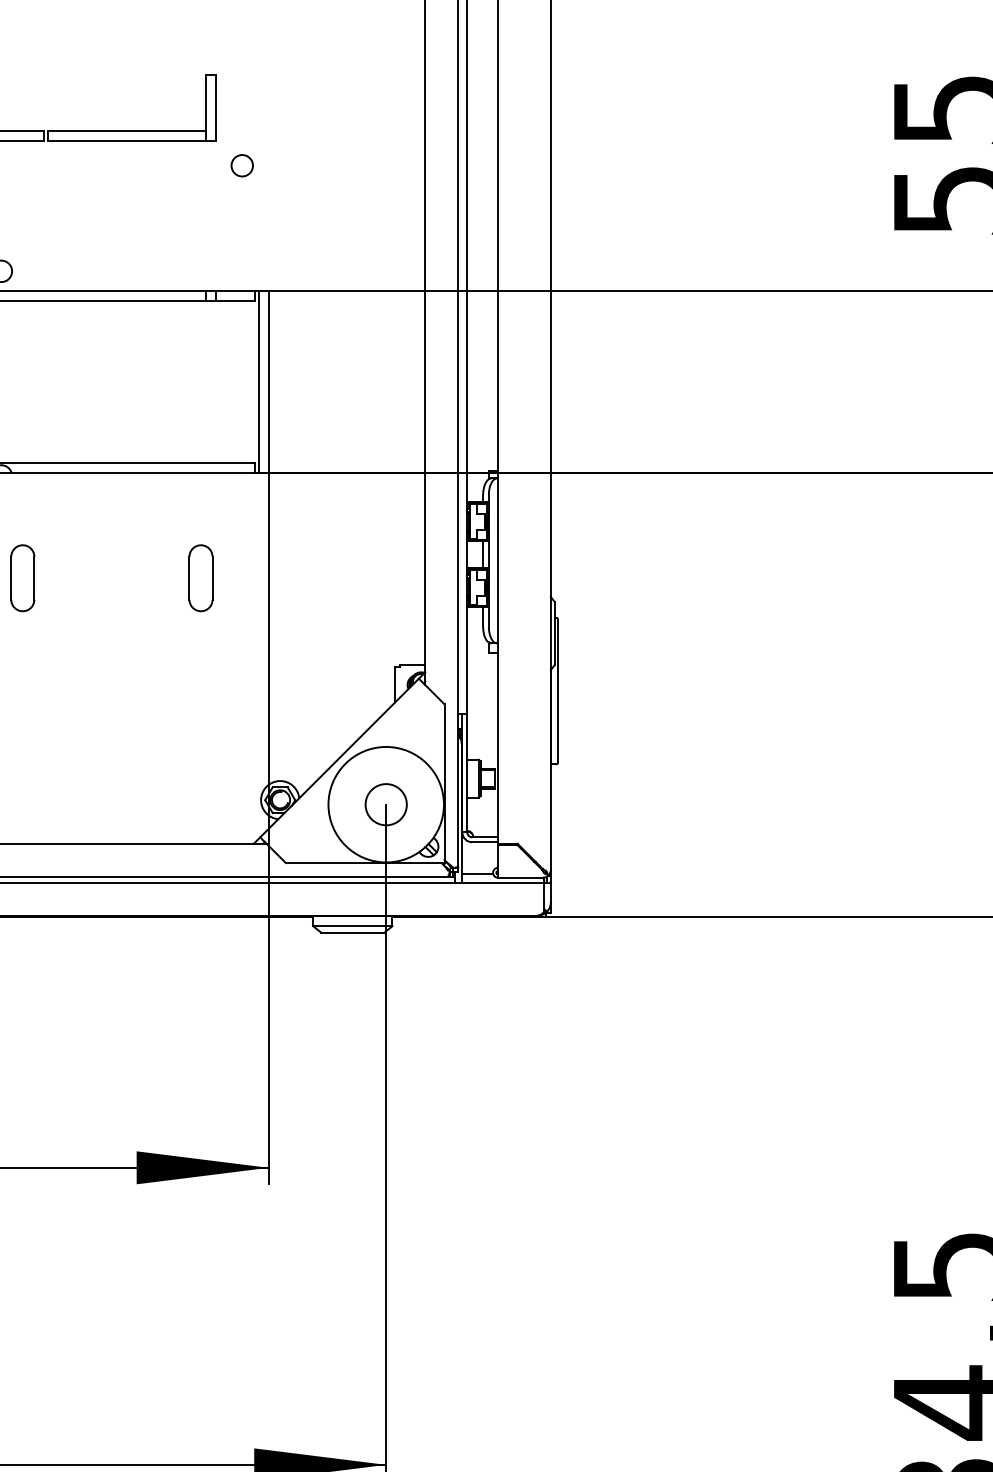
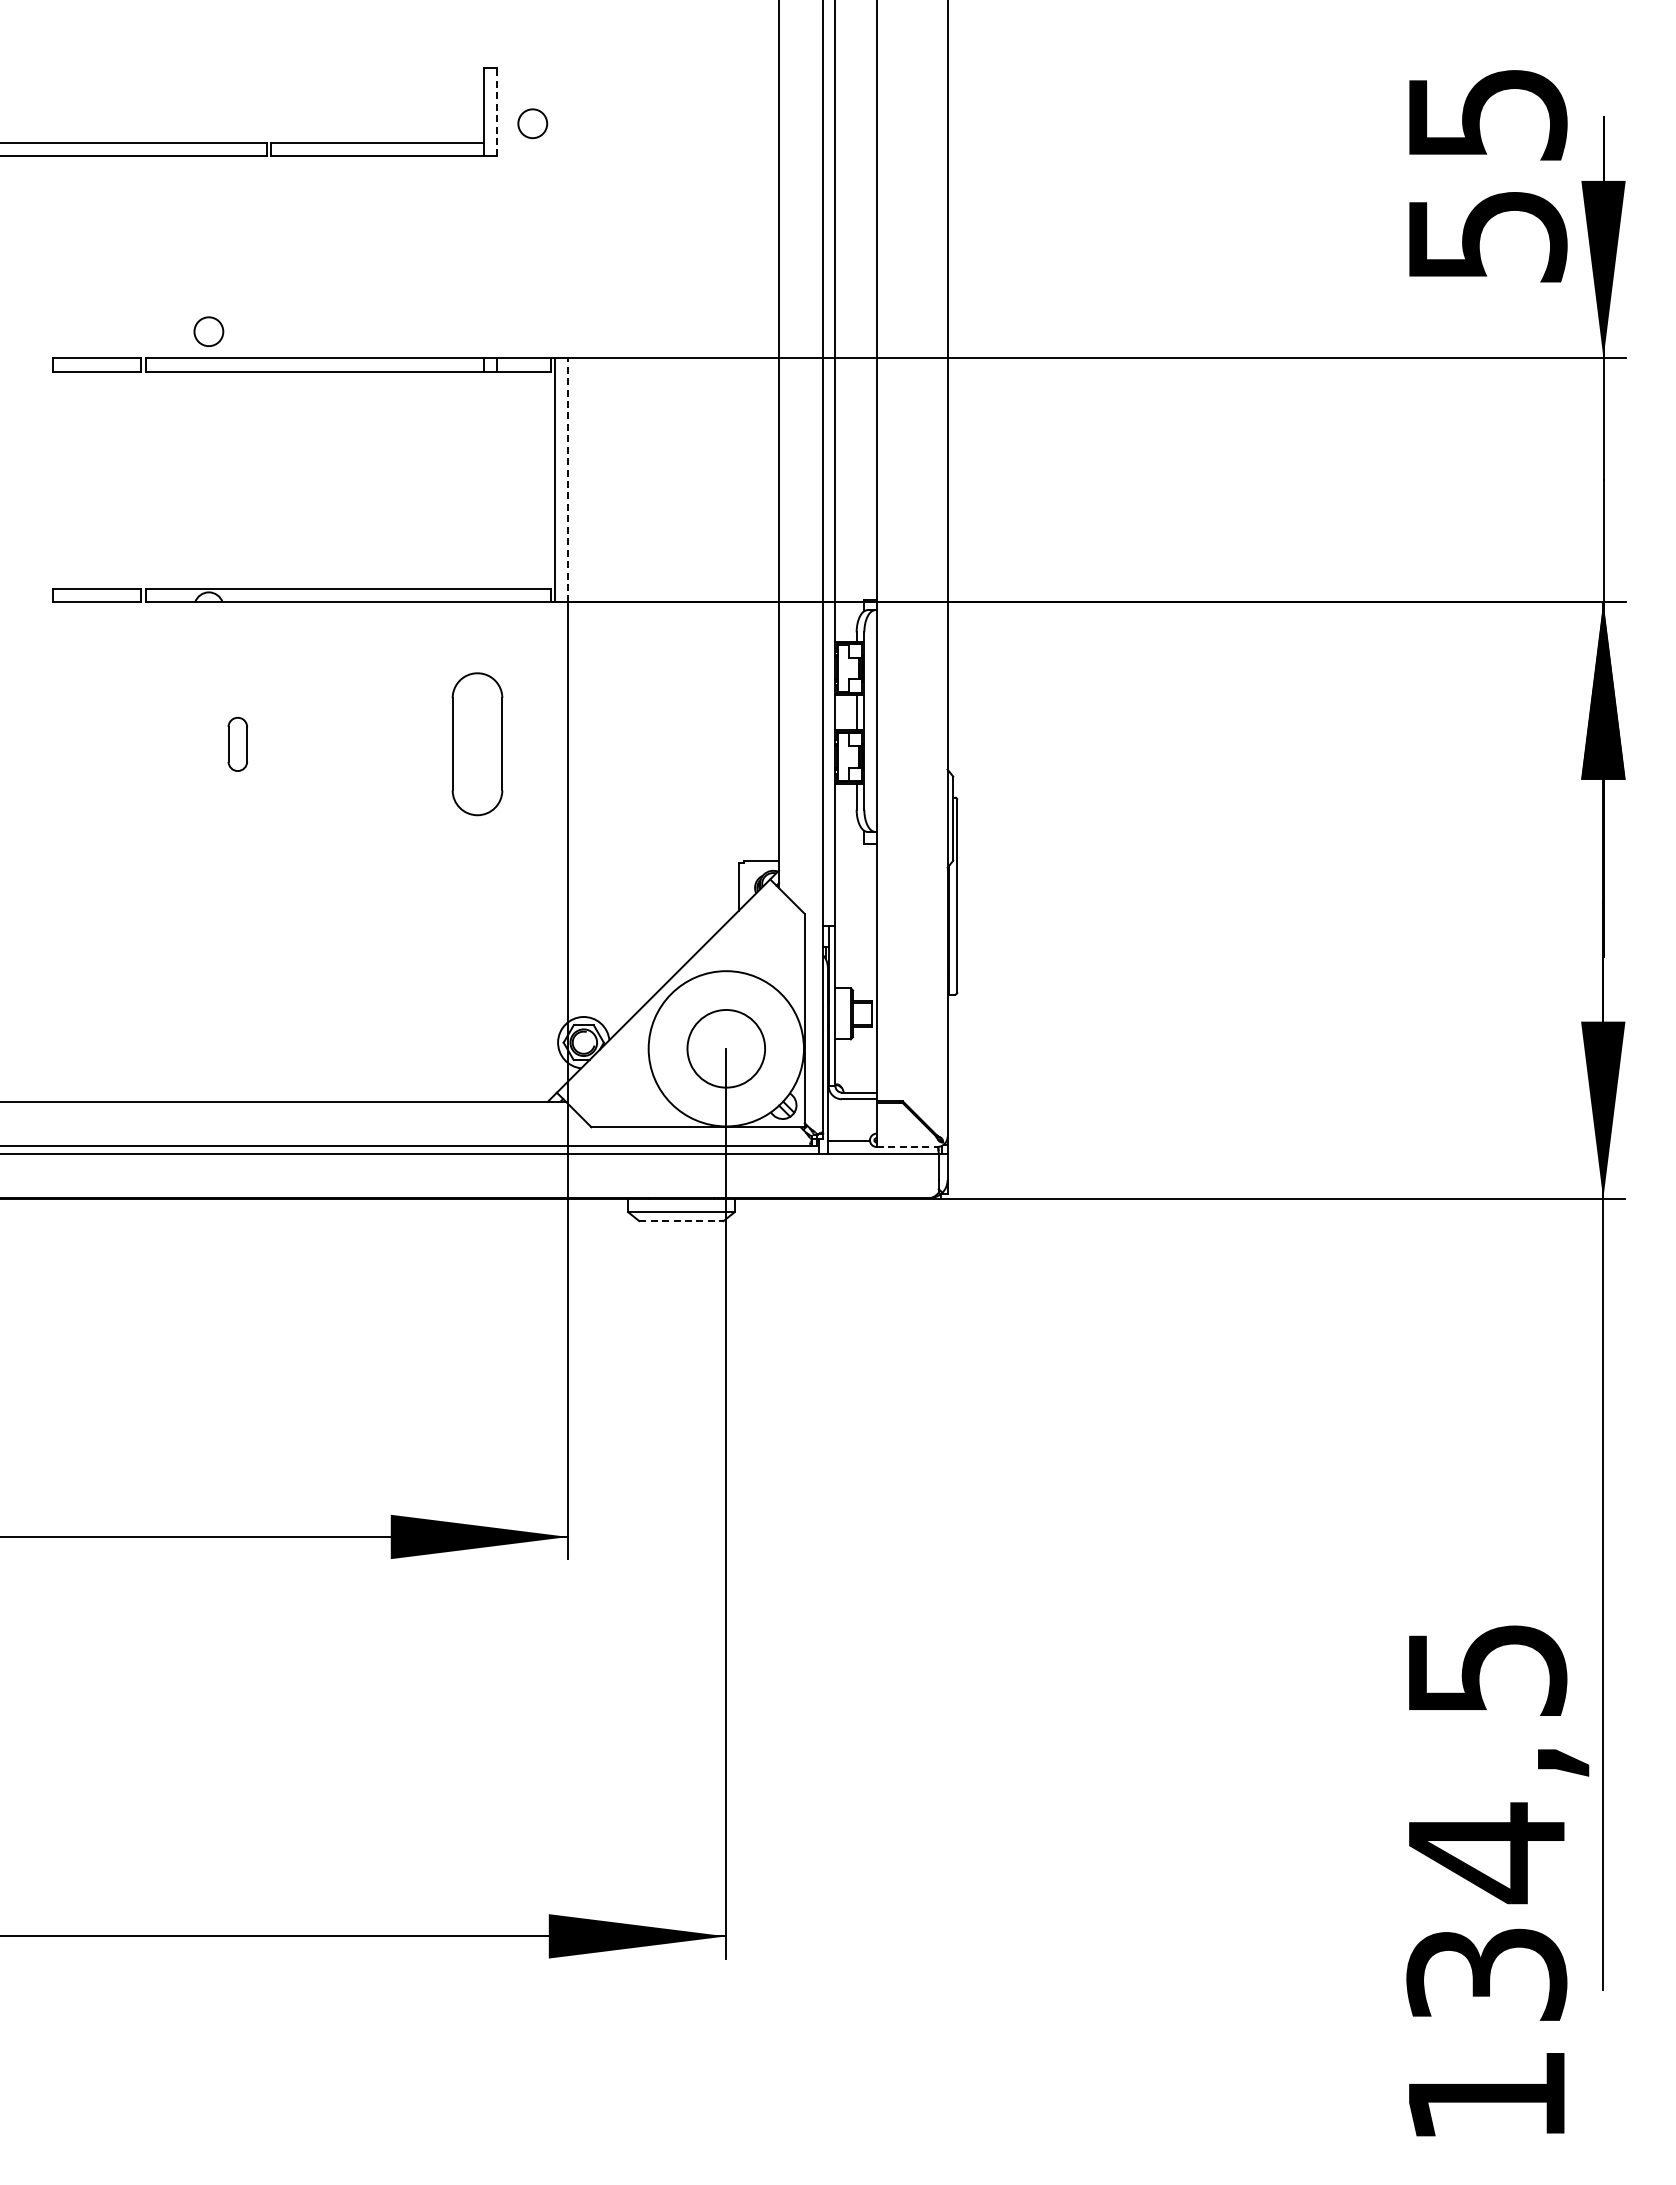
line: (216, 107) -> (497, 111), solid -> dashed
circle: (242, 165) -> (532, 123), moved
line: (268, 381) -> (568, 479), solid -> dashed
part: (22, 578) -> (237, 744), size x0.6
part: (200, 578) -> (476, 744), size x1.6
circle: (386, 804) -> (726, 1048), size x1.4
line: (520, 877) -> (907, 1146), solid -> dashed
line: (352, 933) -> (681, 1221), solid -> dashed

